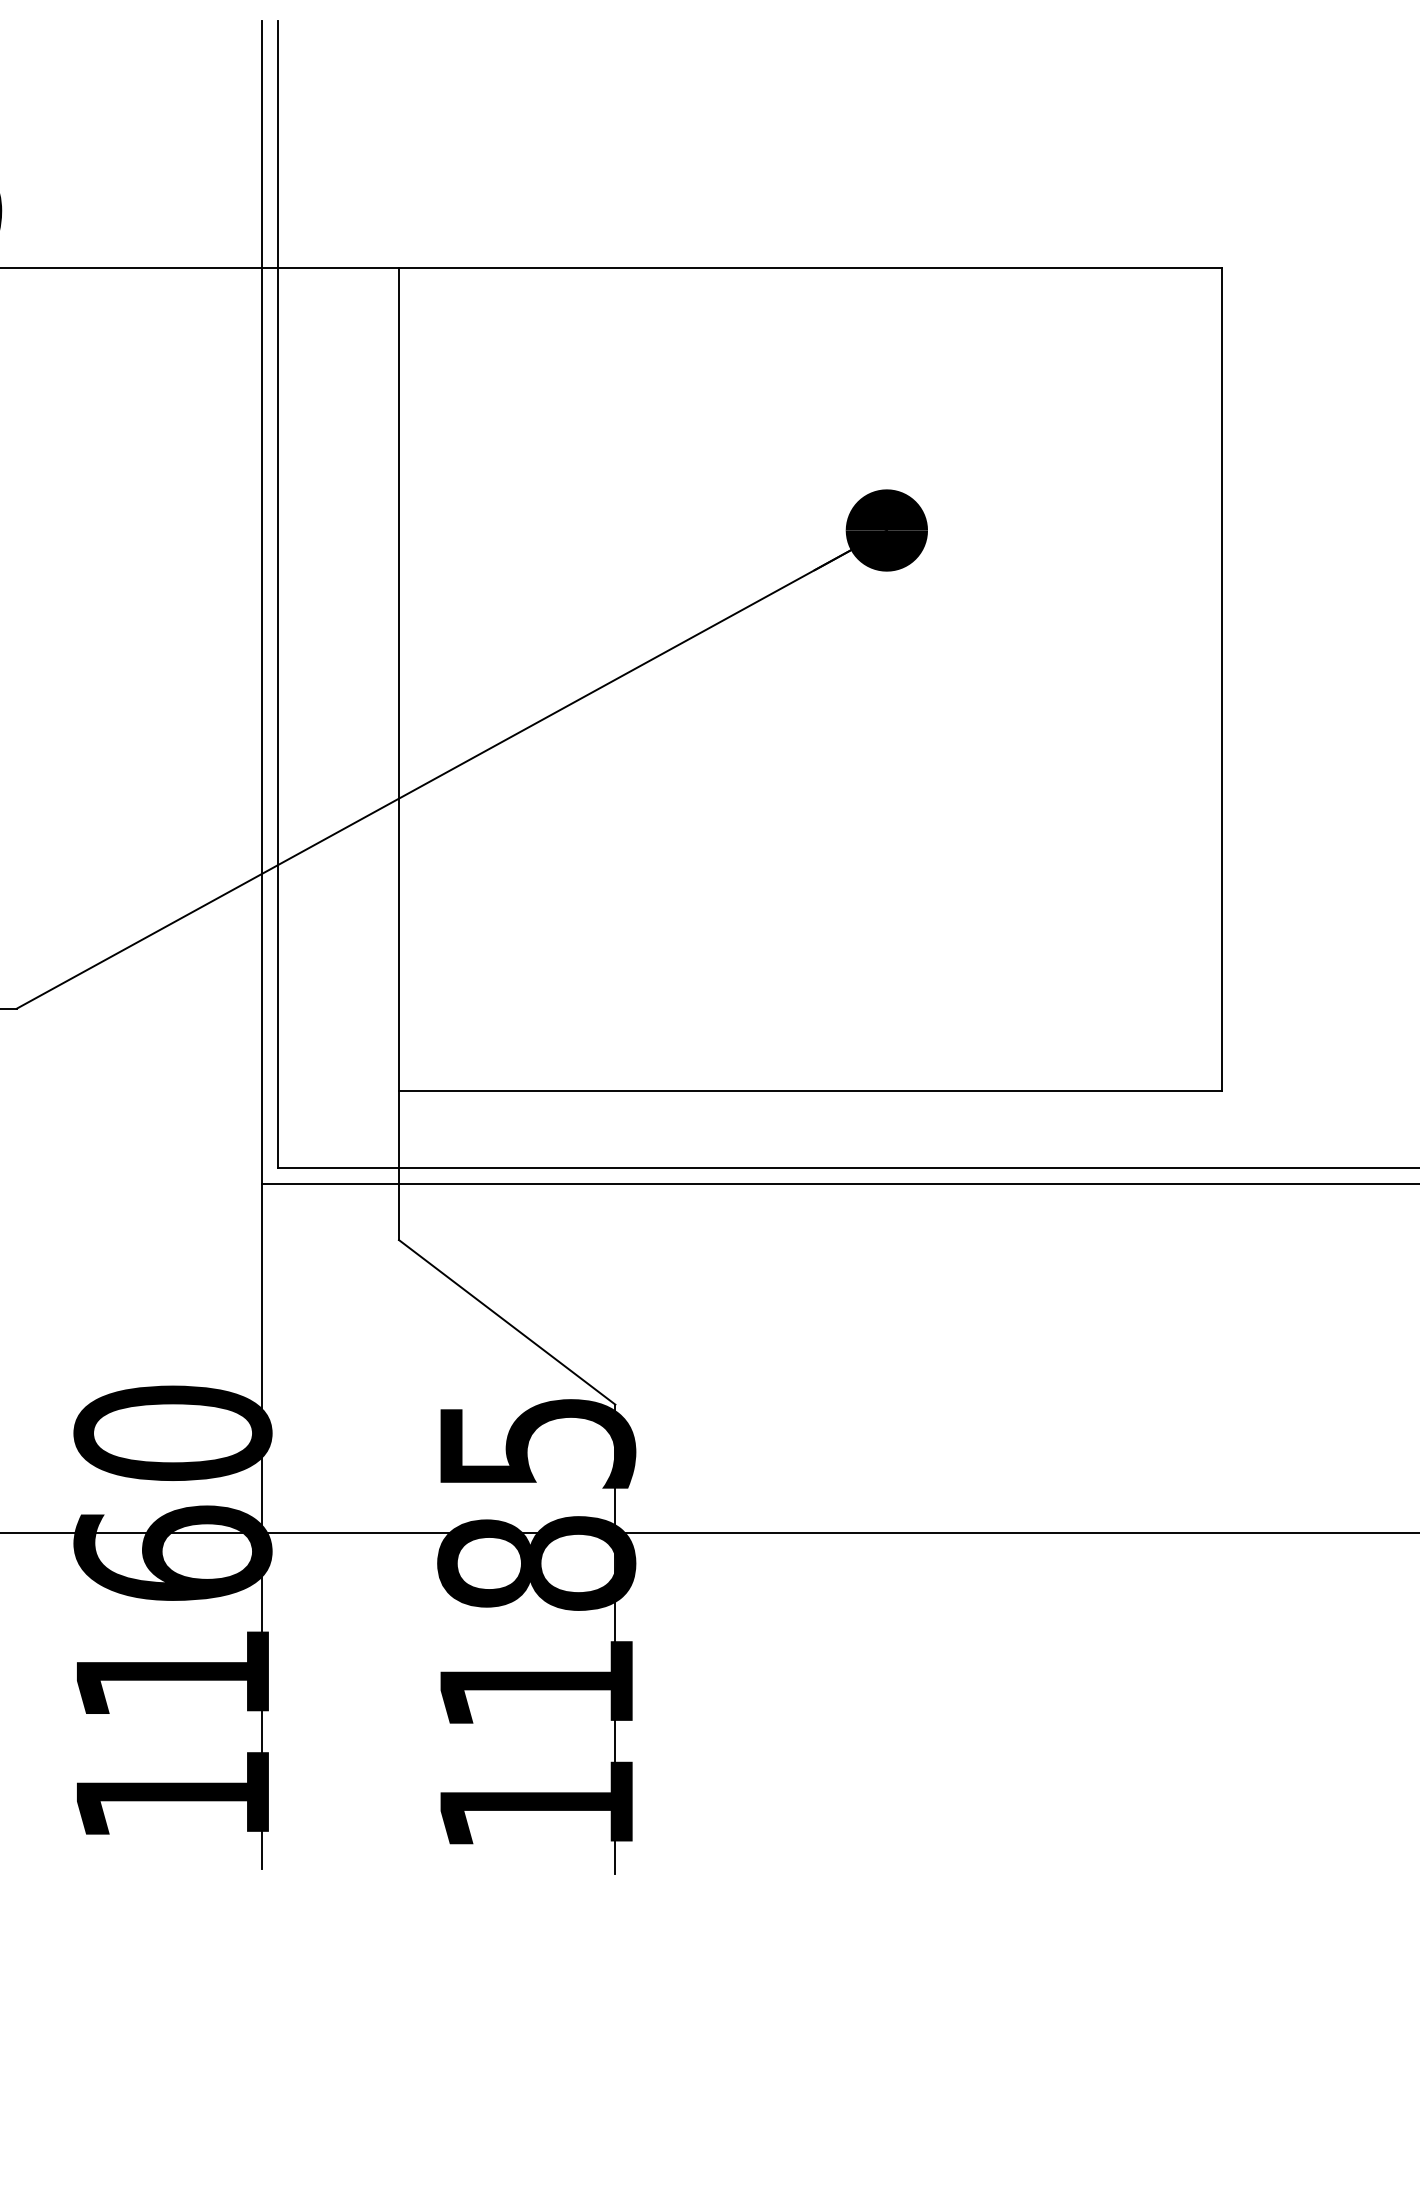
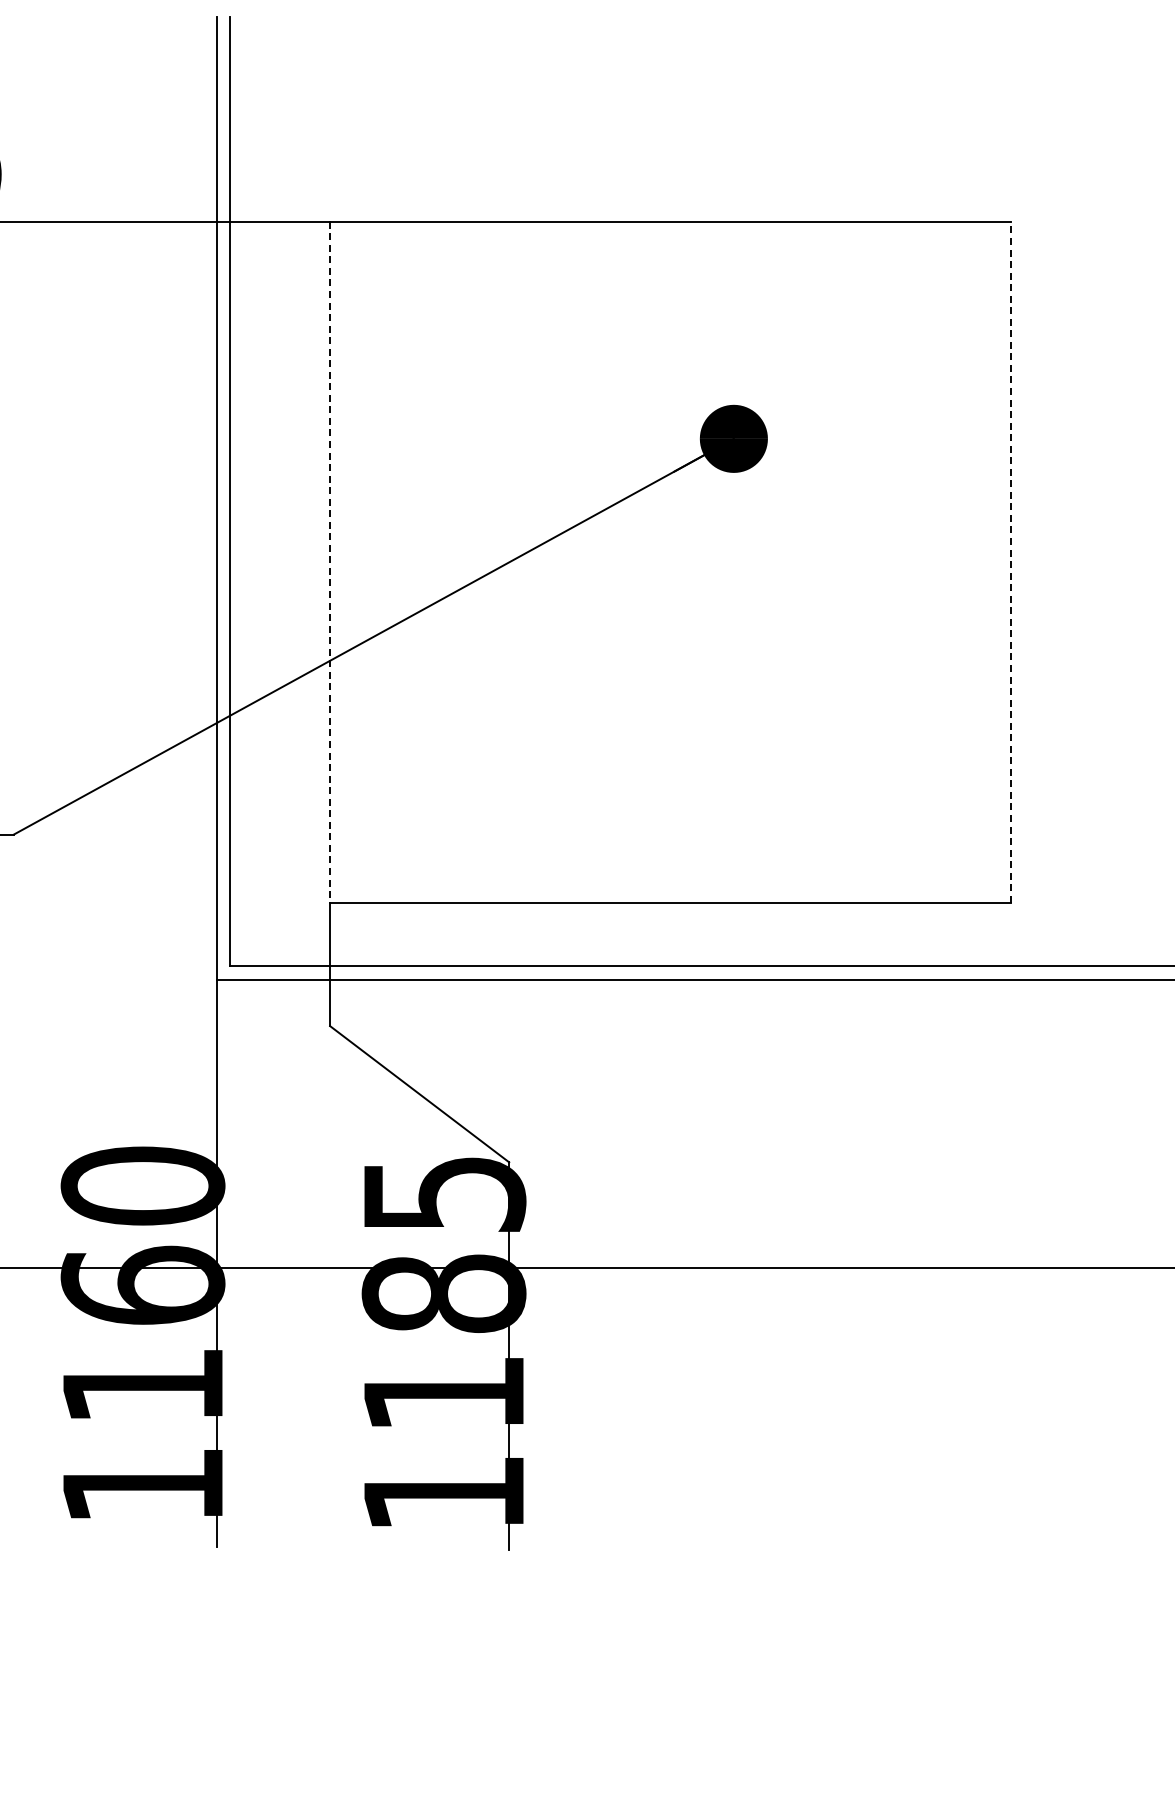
line: (399, 679) -> (330, 562), solid -> dashed
line: (1222, 679) -> (1011, 562), solid -> dashed

